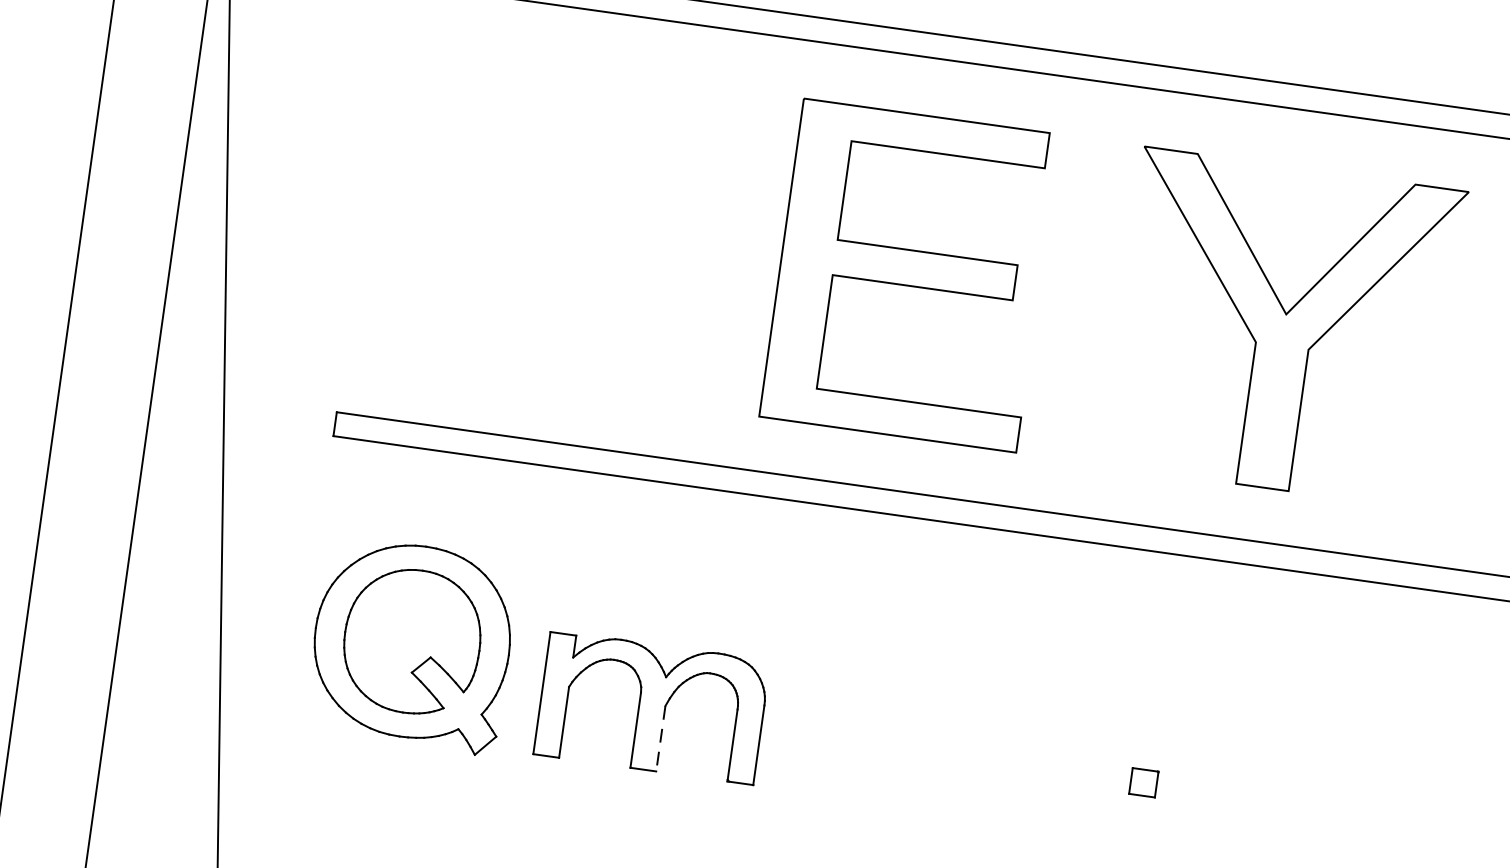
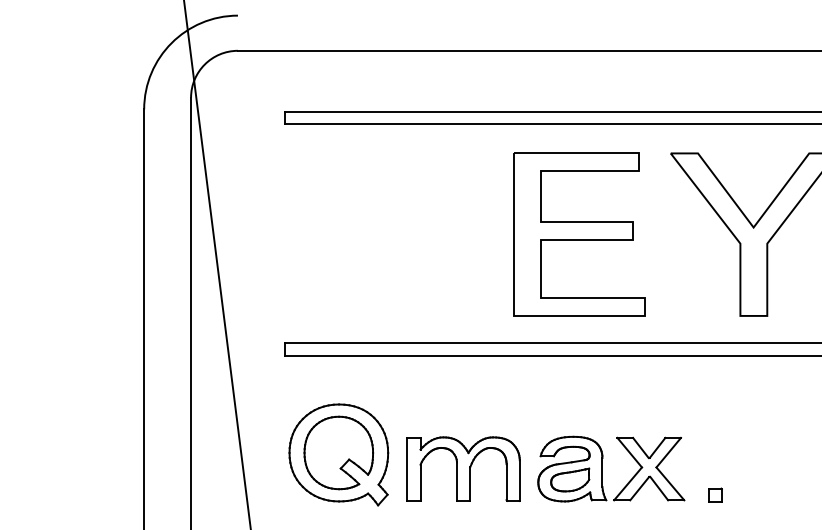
part: (910, 275) -> (579, 234), moved
line: (661, 739) -> (470, 484), dashed -> solid
part: (924, 744) -> (602, 468), added
part: (1144, 781) -> (715, 494), moved

